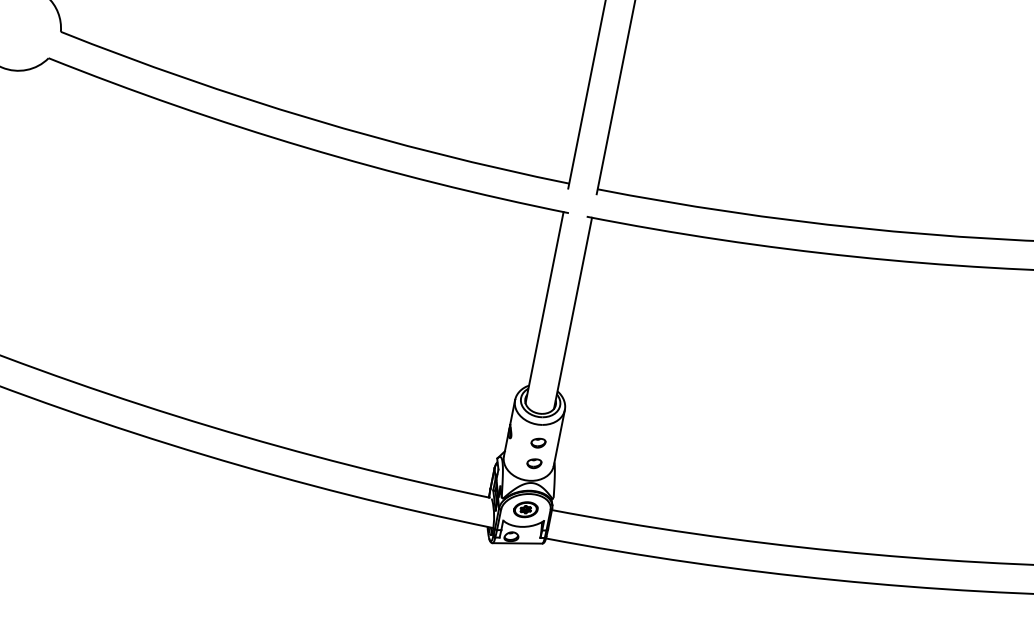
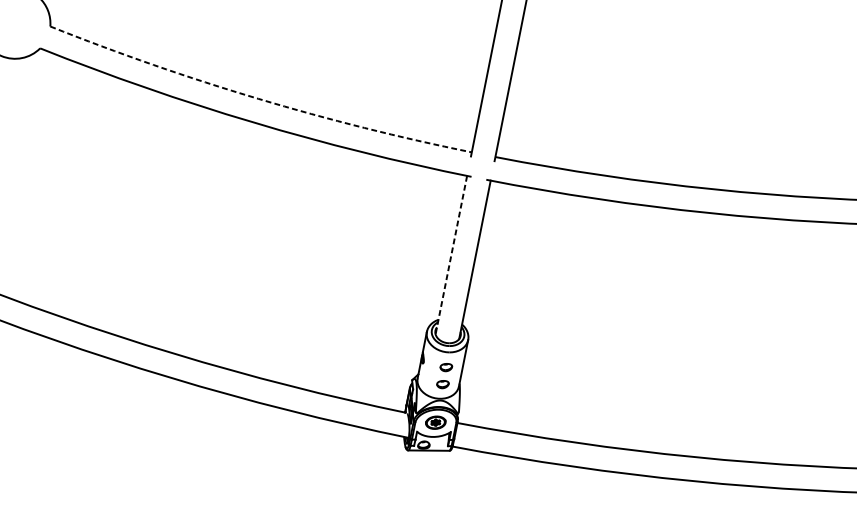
arc: (311, 119) -> (258, 99), solid -> dashed
line: (544, 308) -> (451, 255), solid -> dashed

